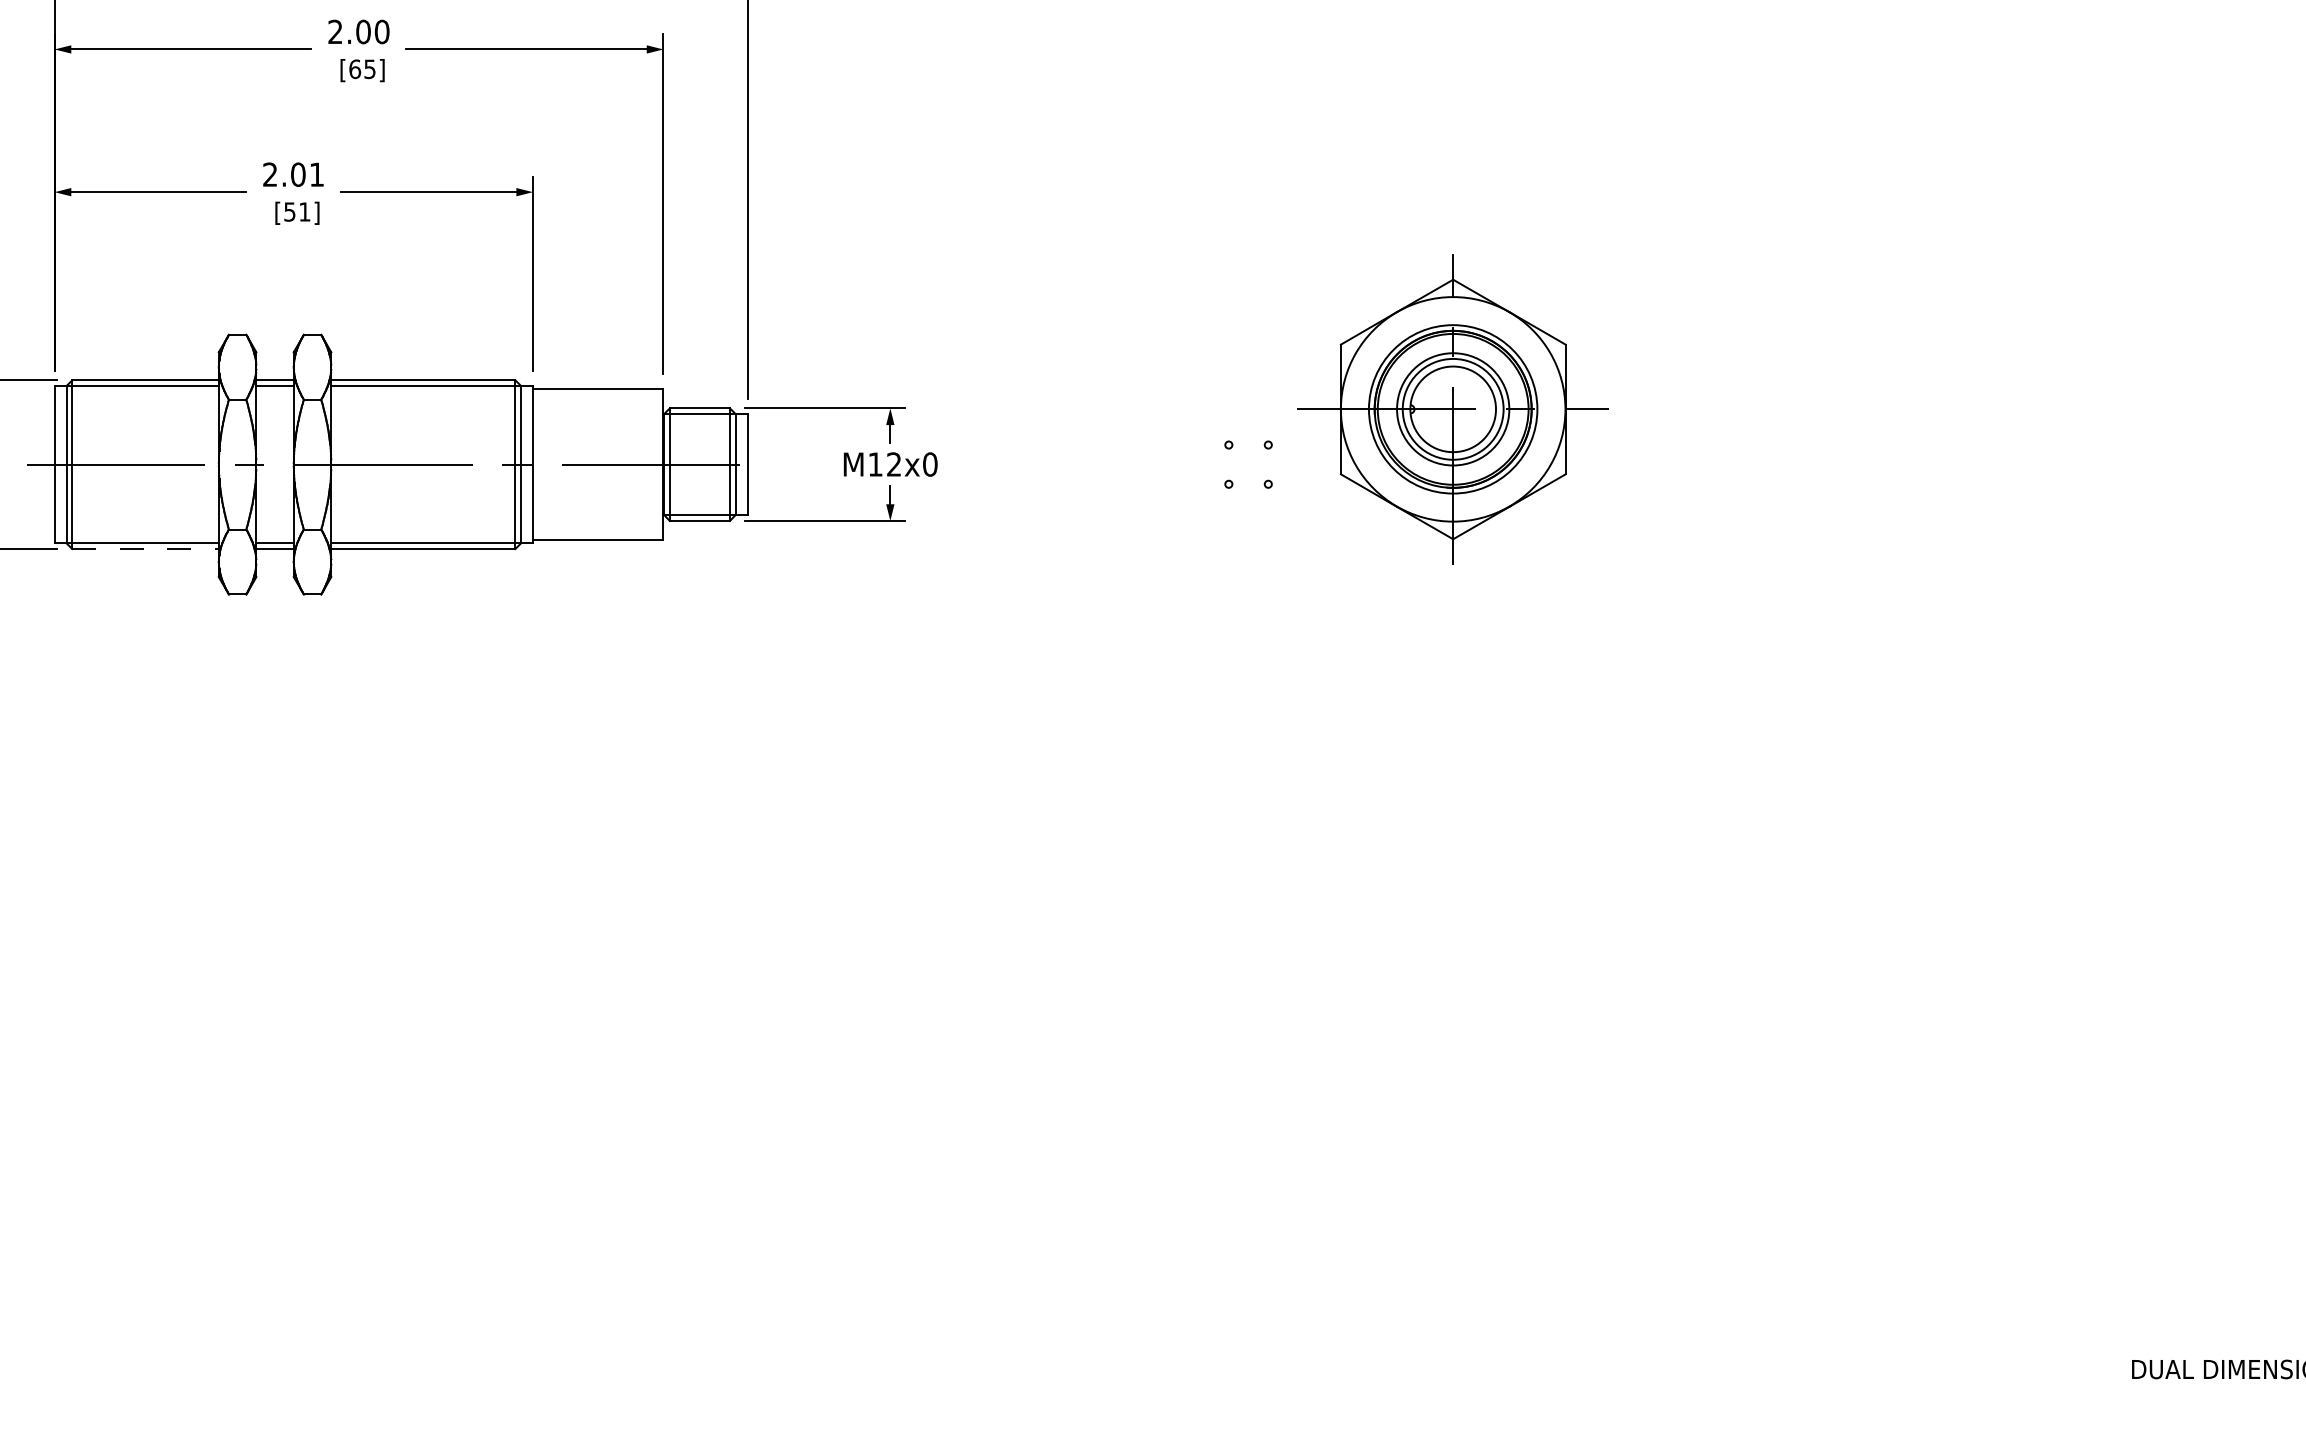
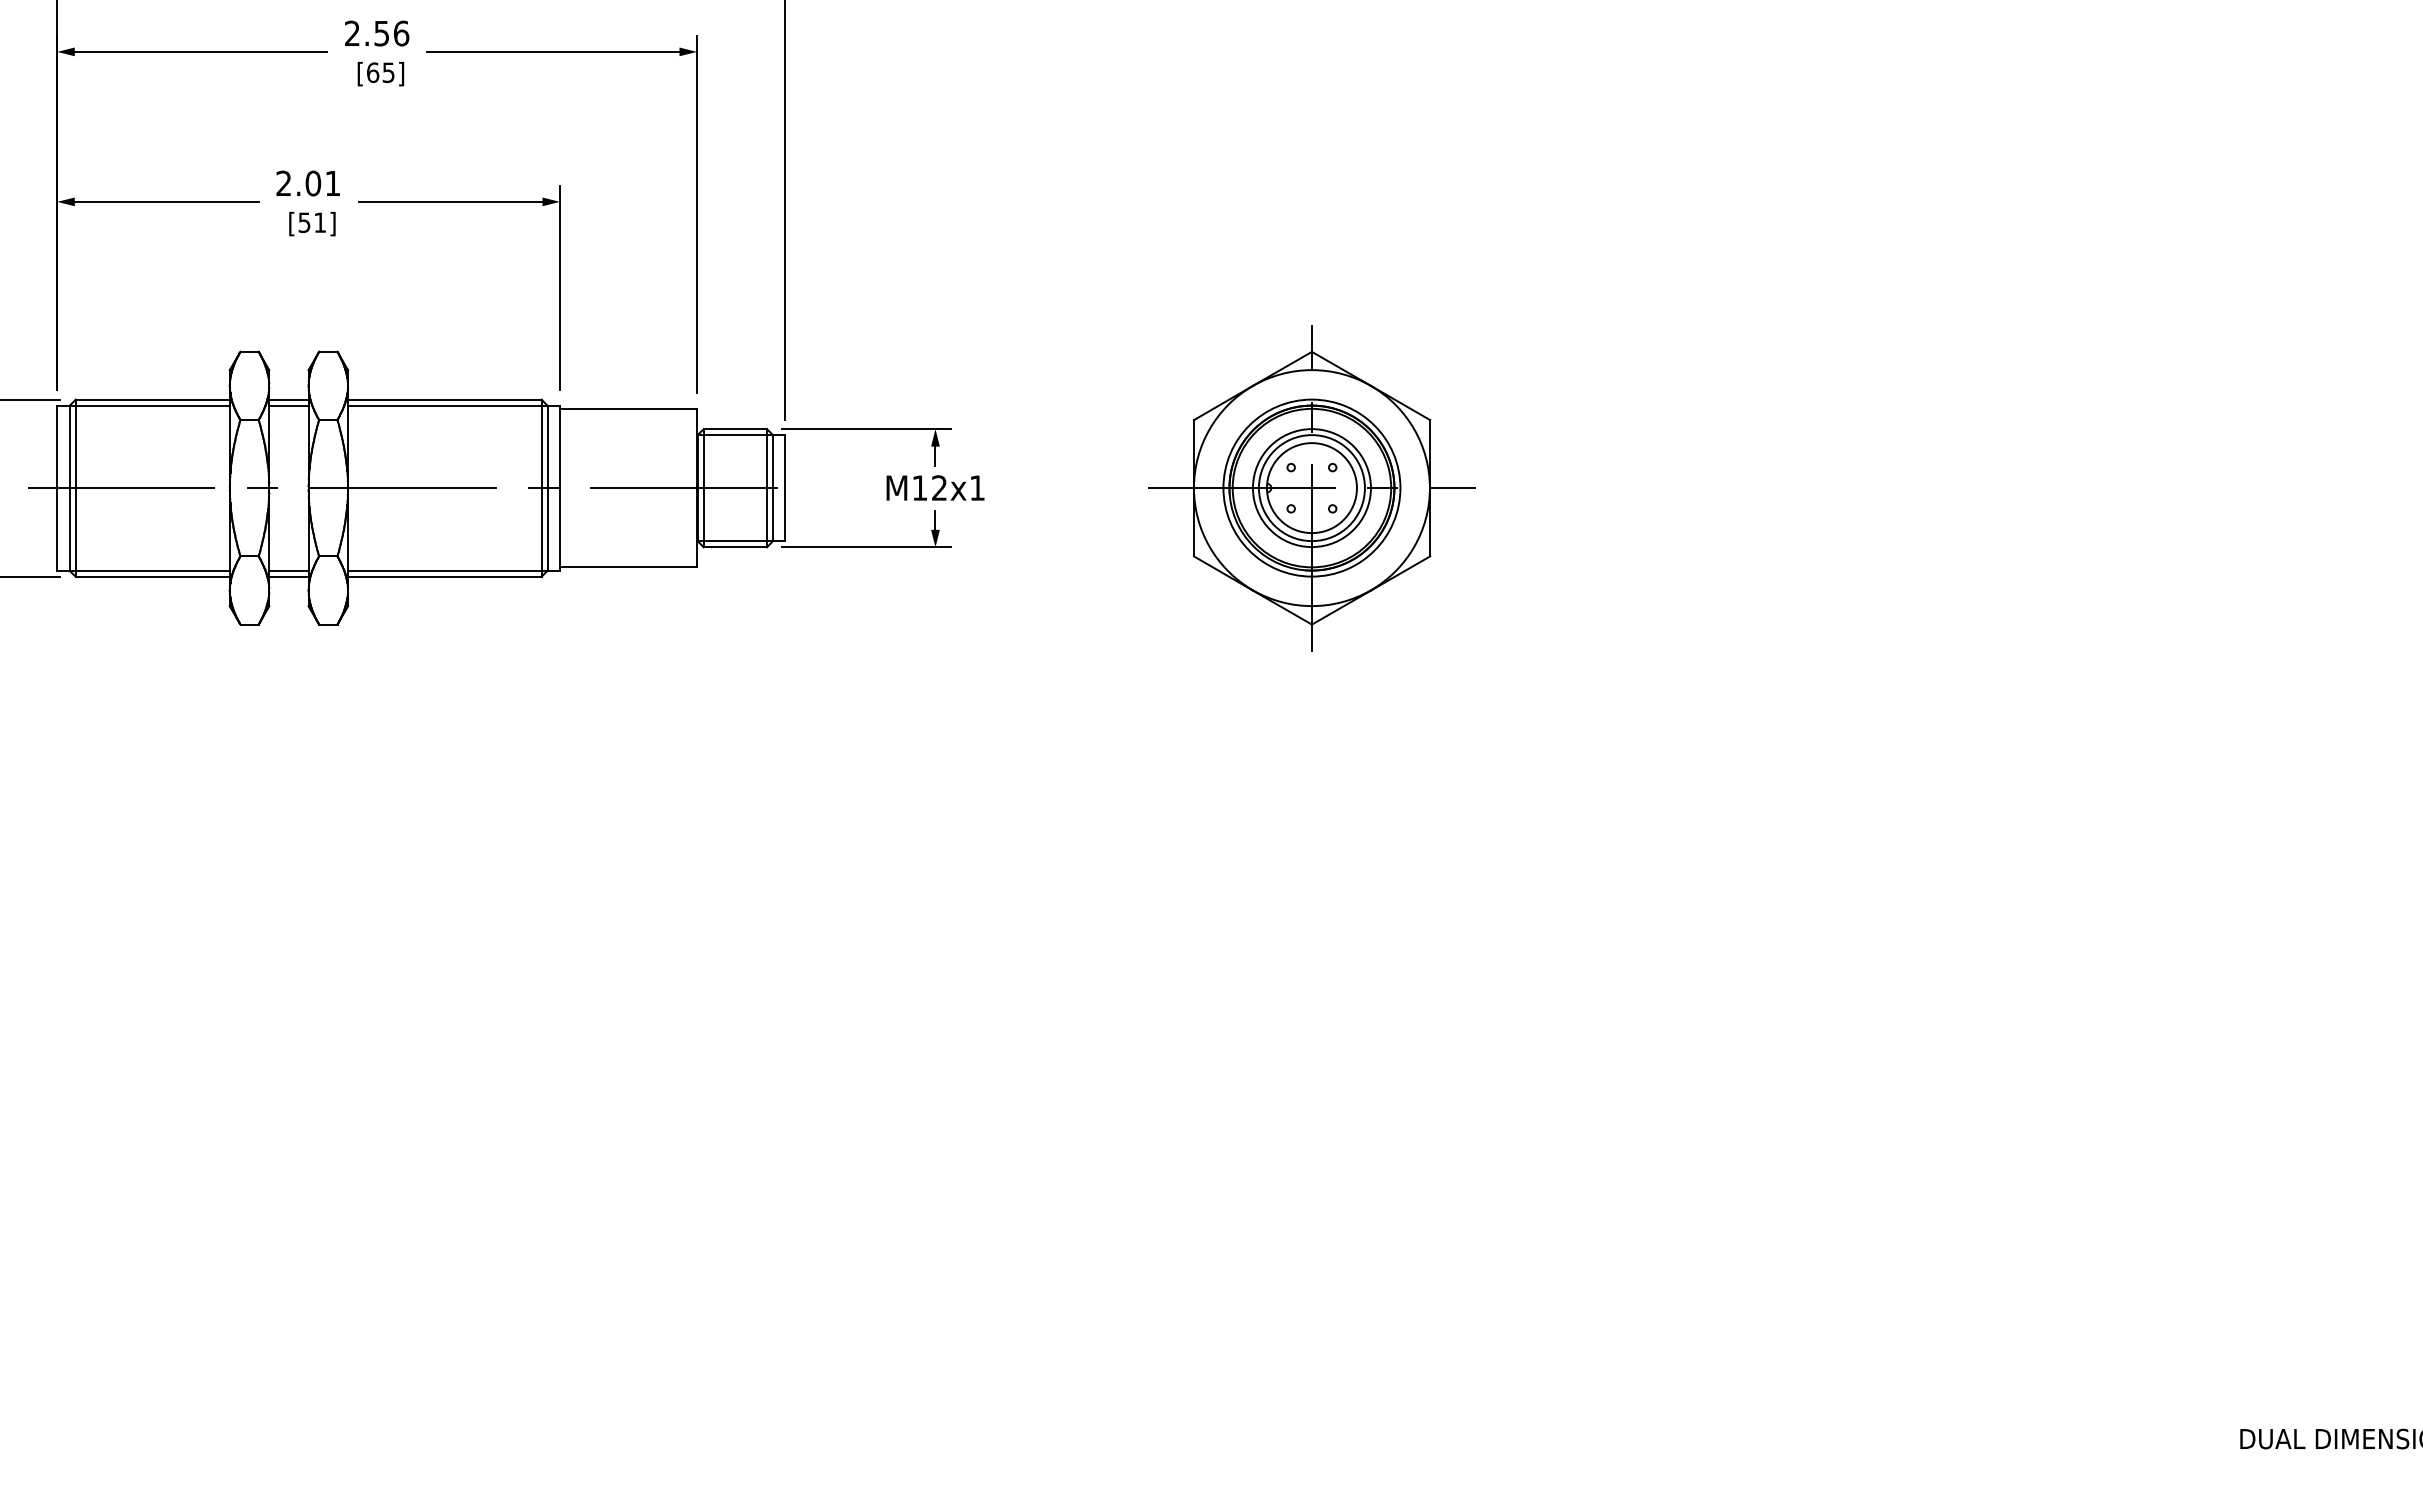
text: (372, 31) -> (391, 33), 2.00 -> 2.56
part: (1452, 409) -> (1311, 488), moved
text: (930, 463) -> (977, 487), M12x0 -> M12x1
line: (145, 548) -> (152, 576), dashed -> solid

